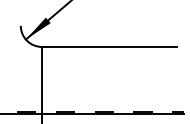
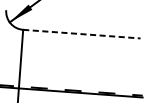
line: (109, 46) -> (81, 33), solid -> dashed

